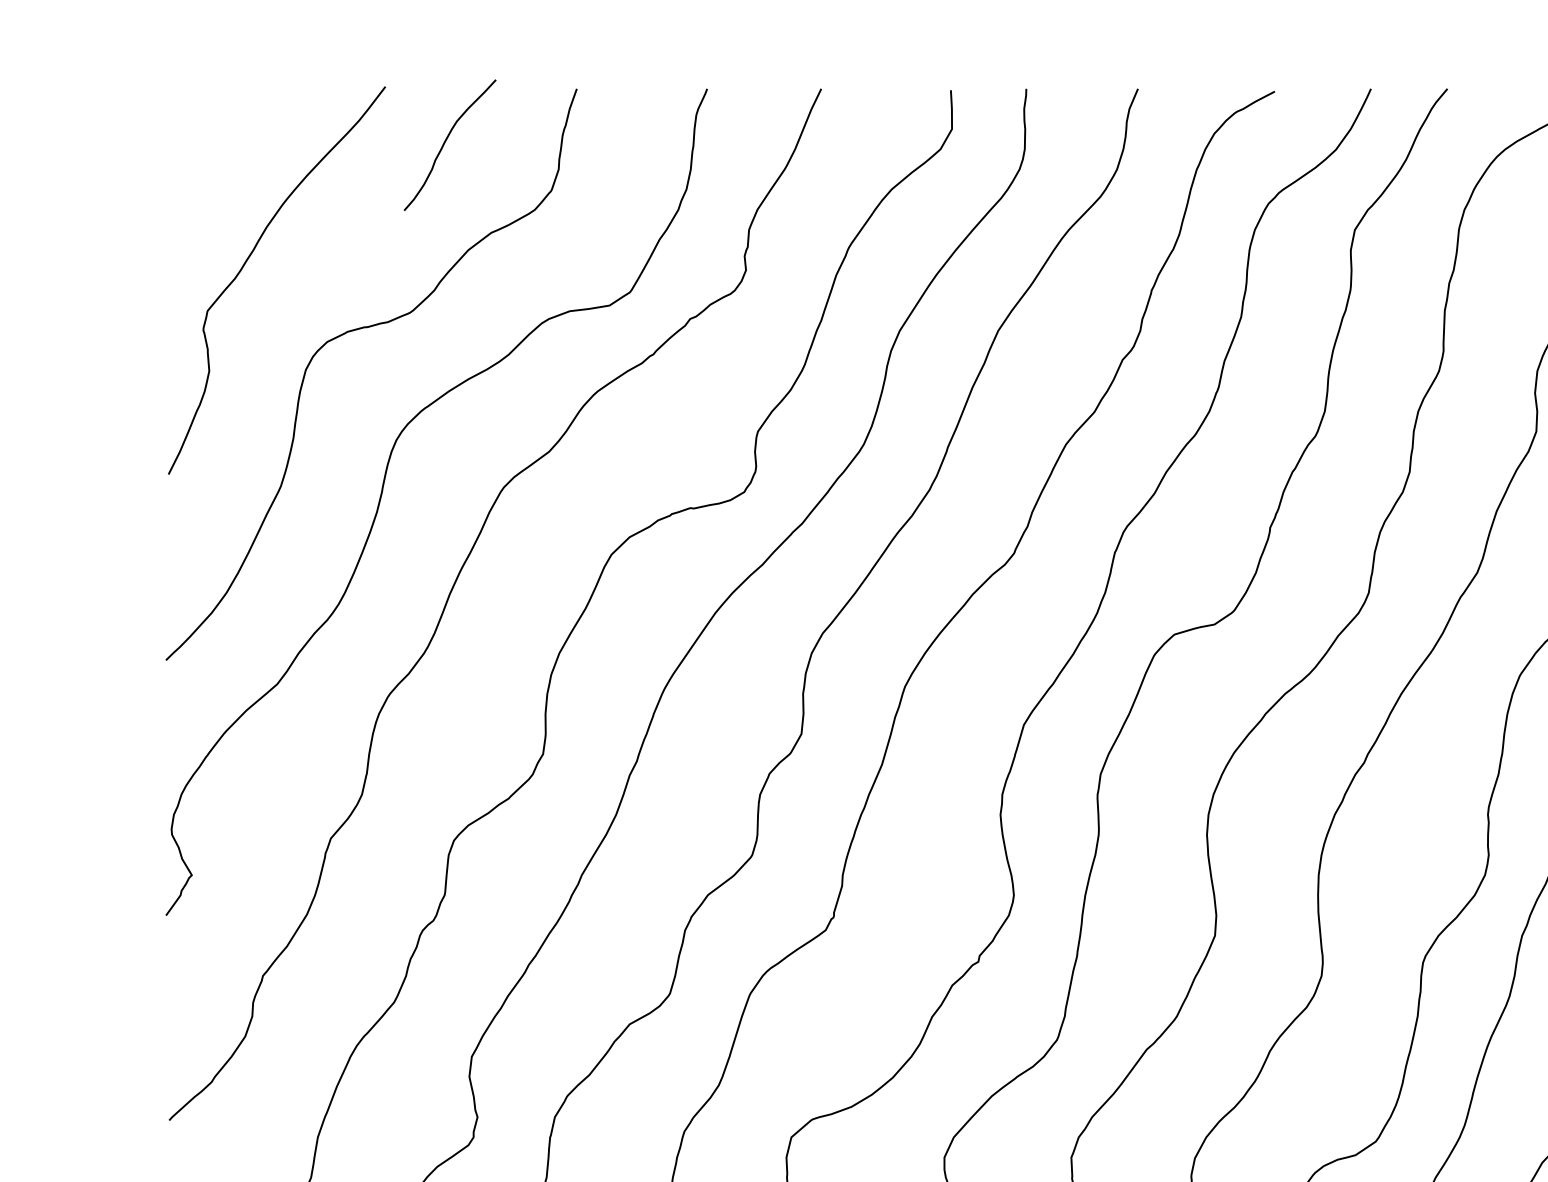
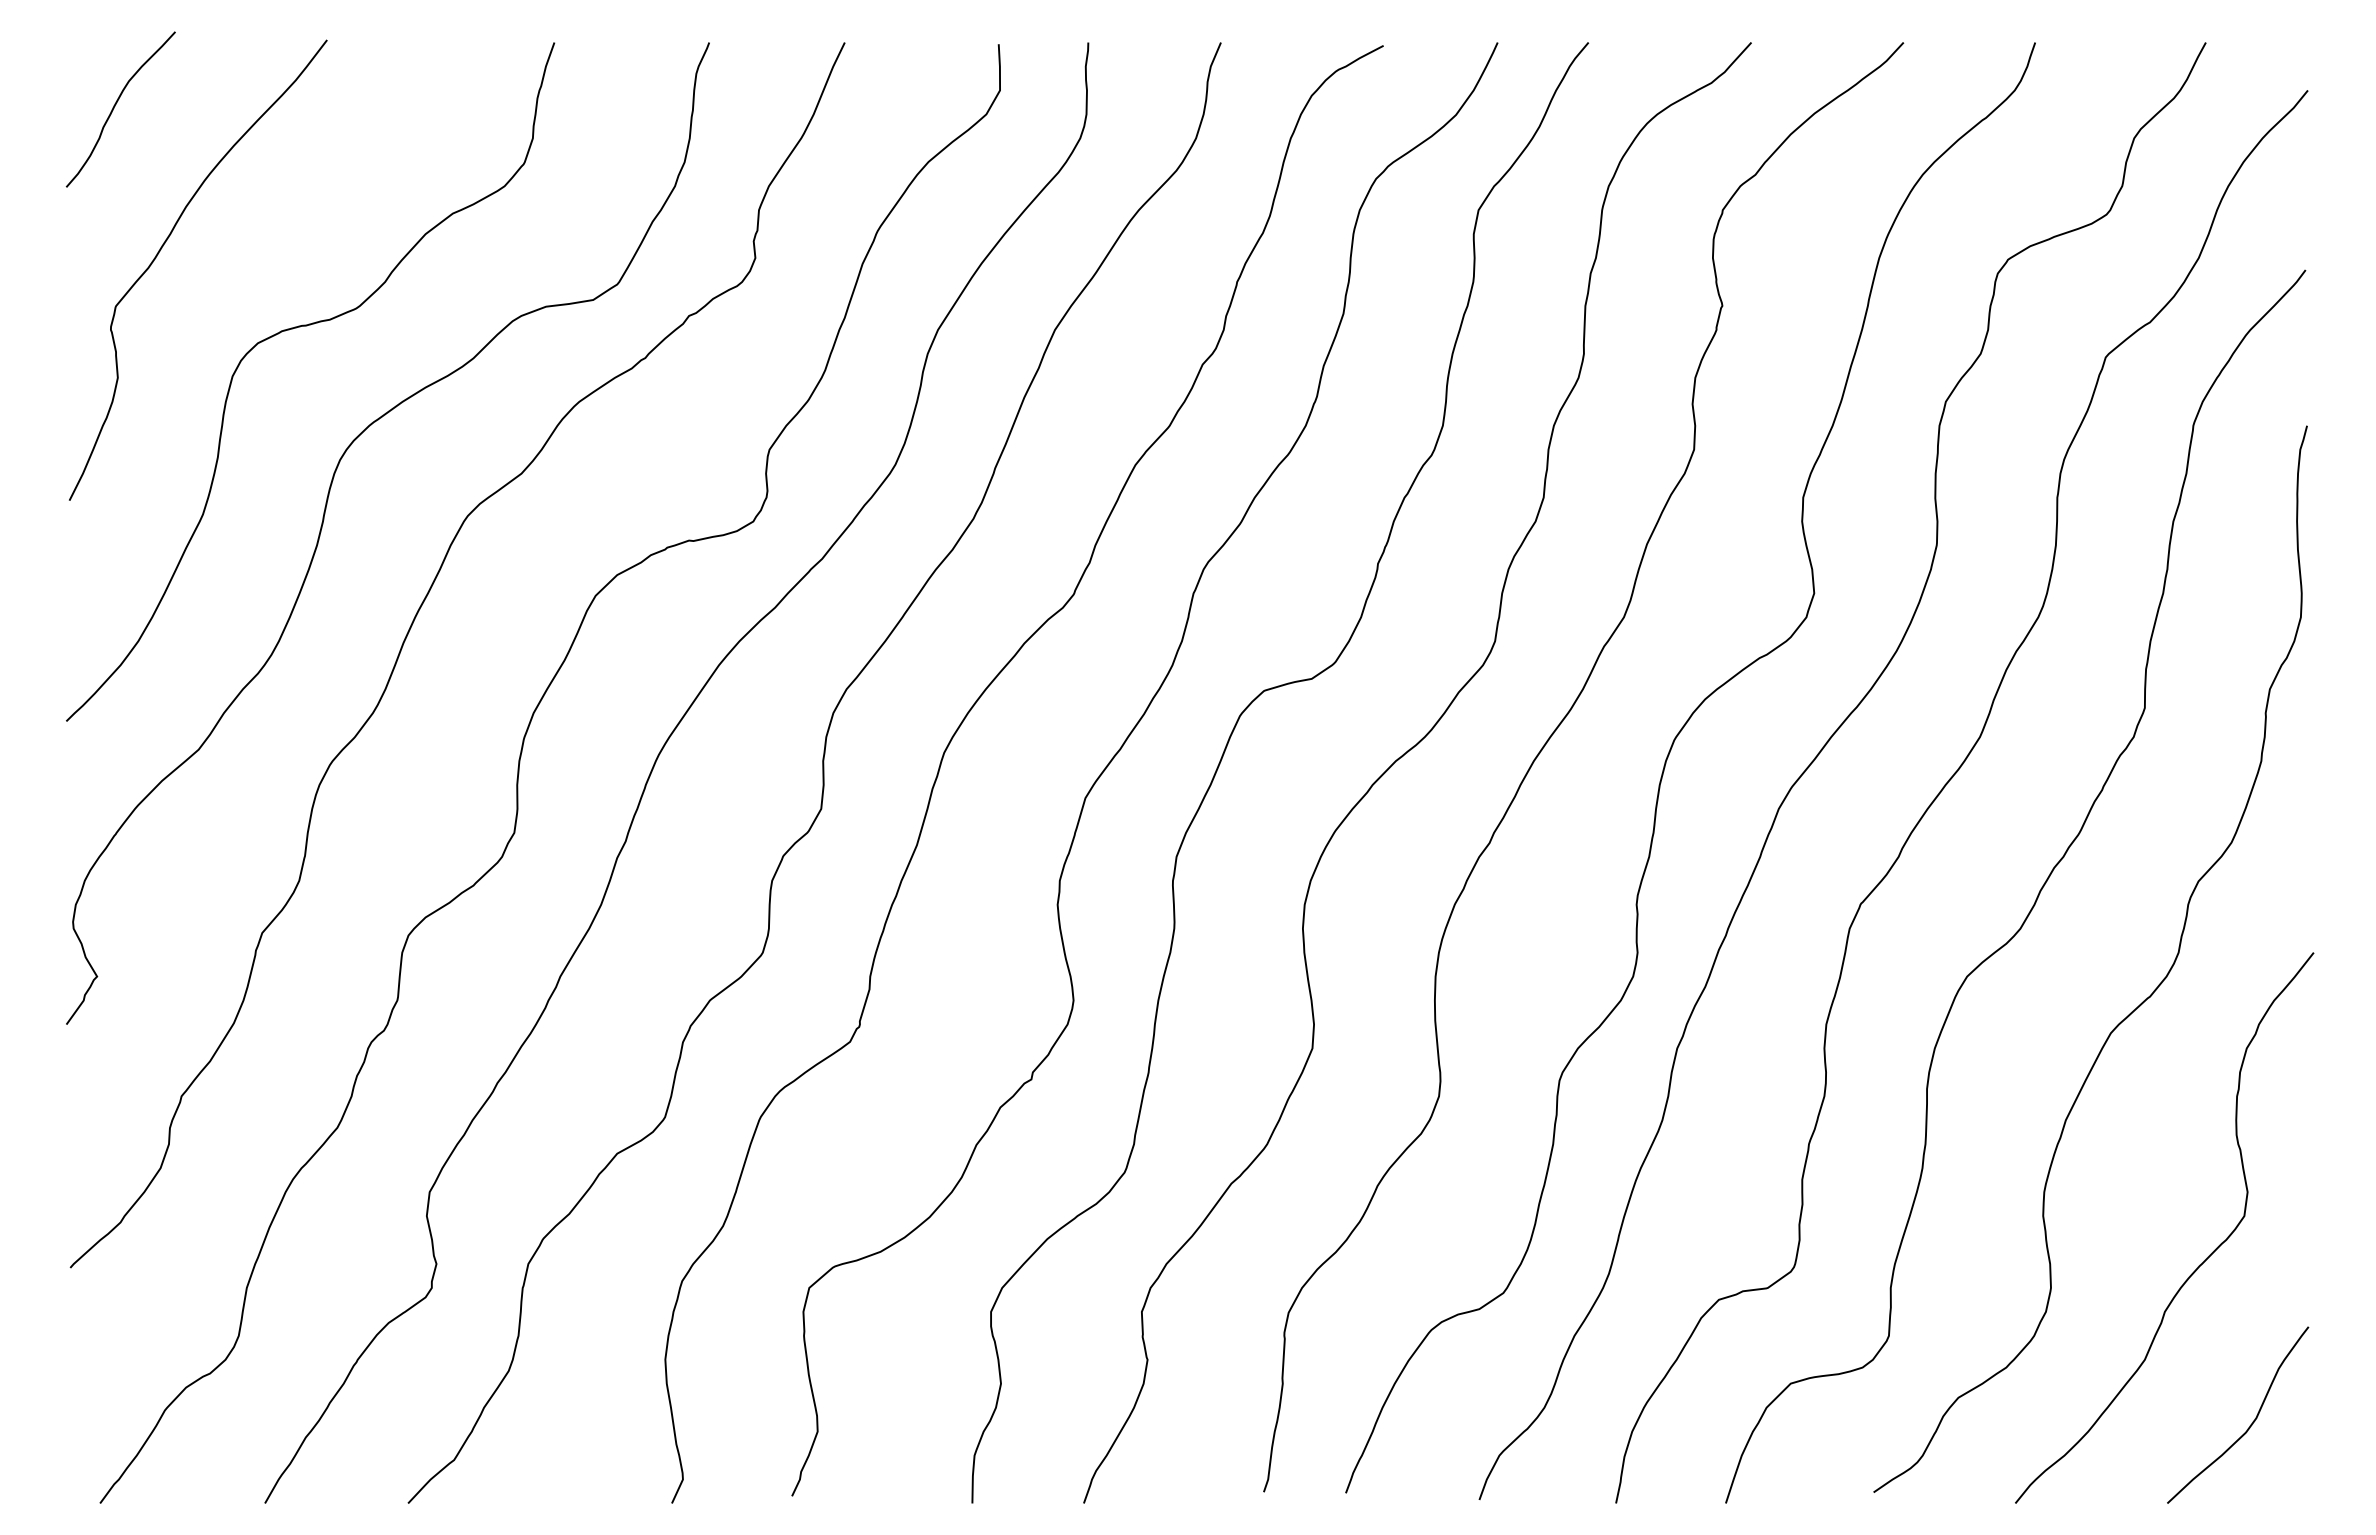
curve: (445, 142) -> (115, 106), moved

